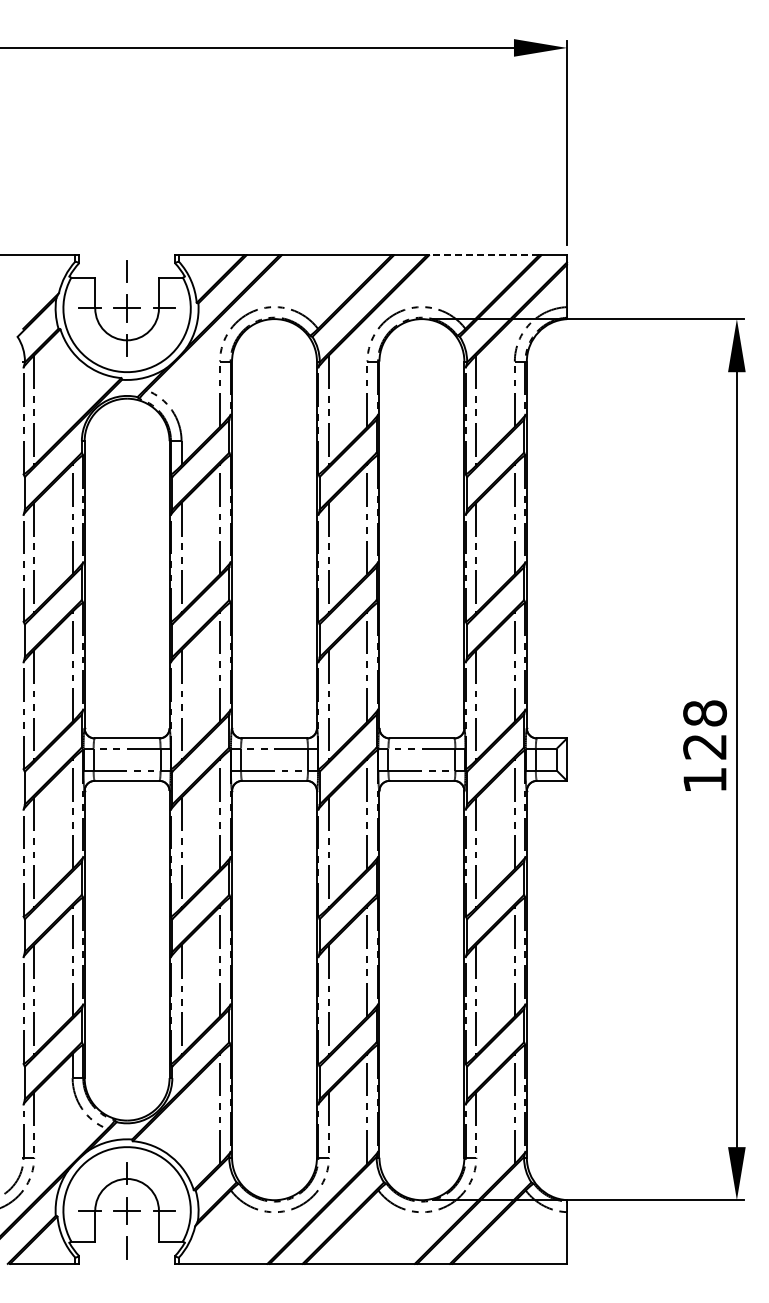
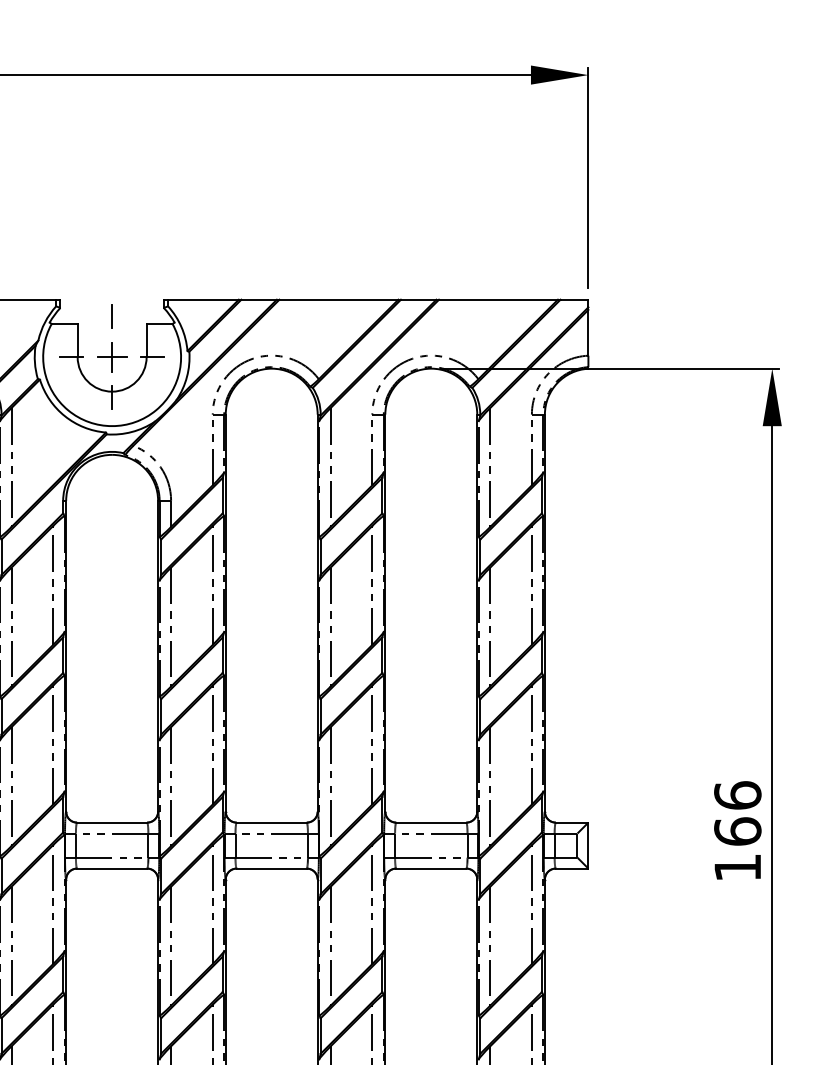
line: (483, 255) -> (497, 299), dashed -> solid
text: (705, 729) -> (738, 812), 128 -> 166

